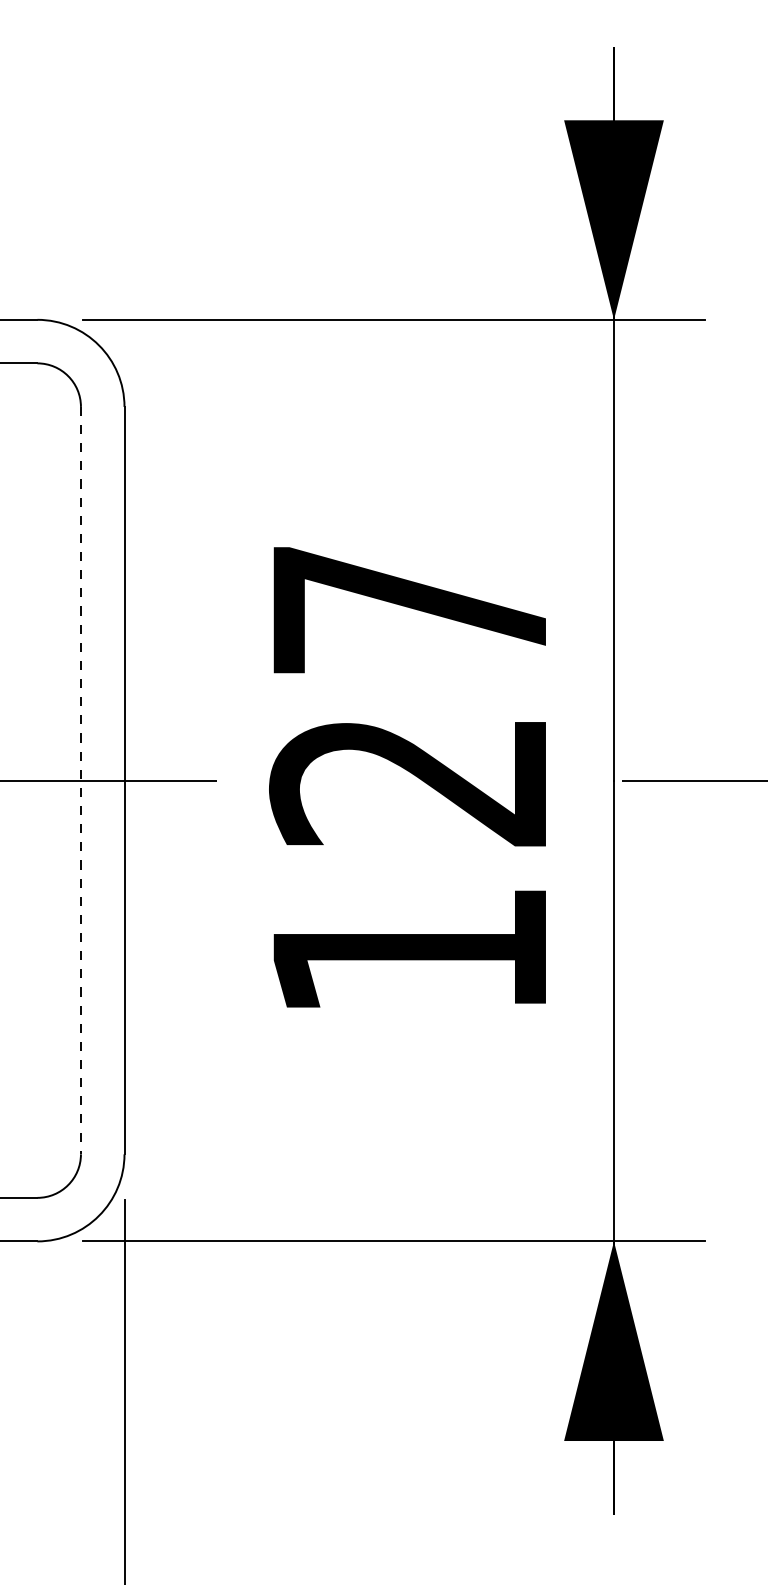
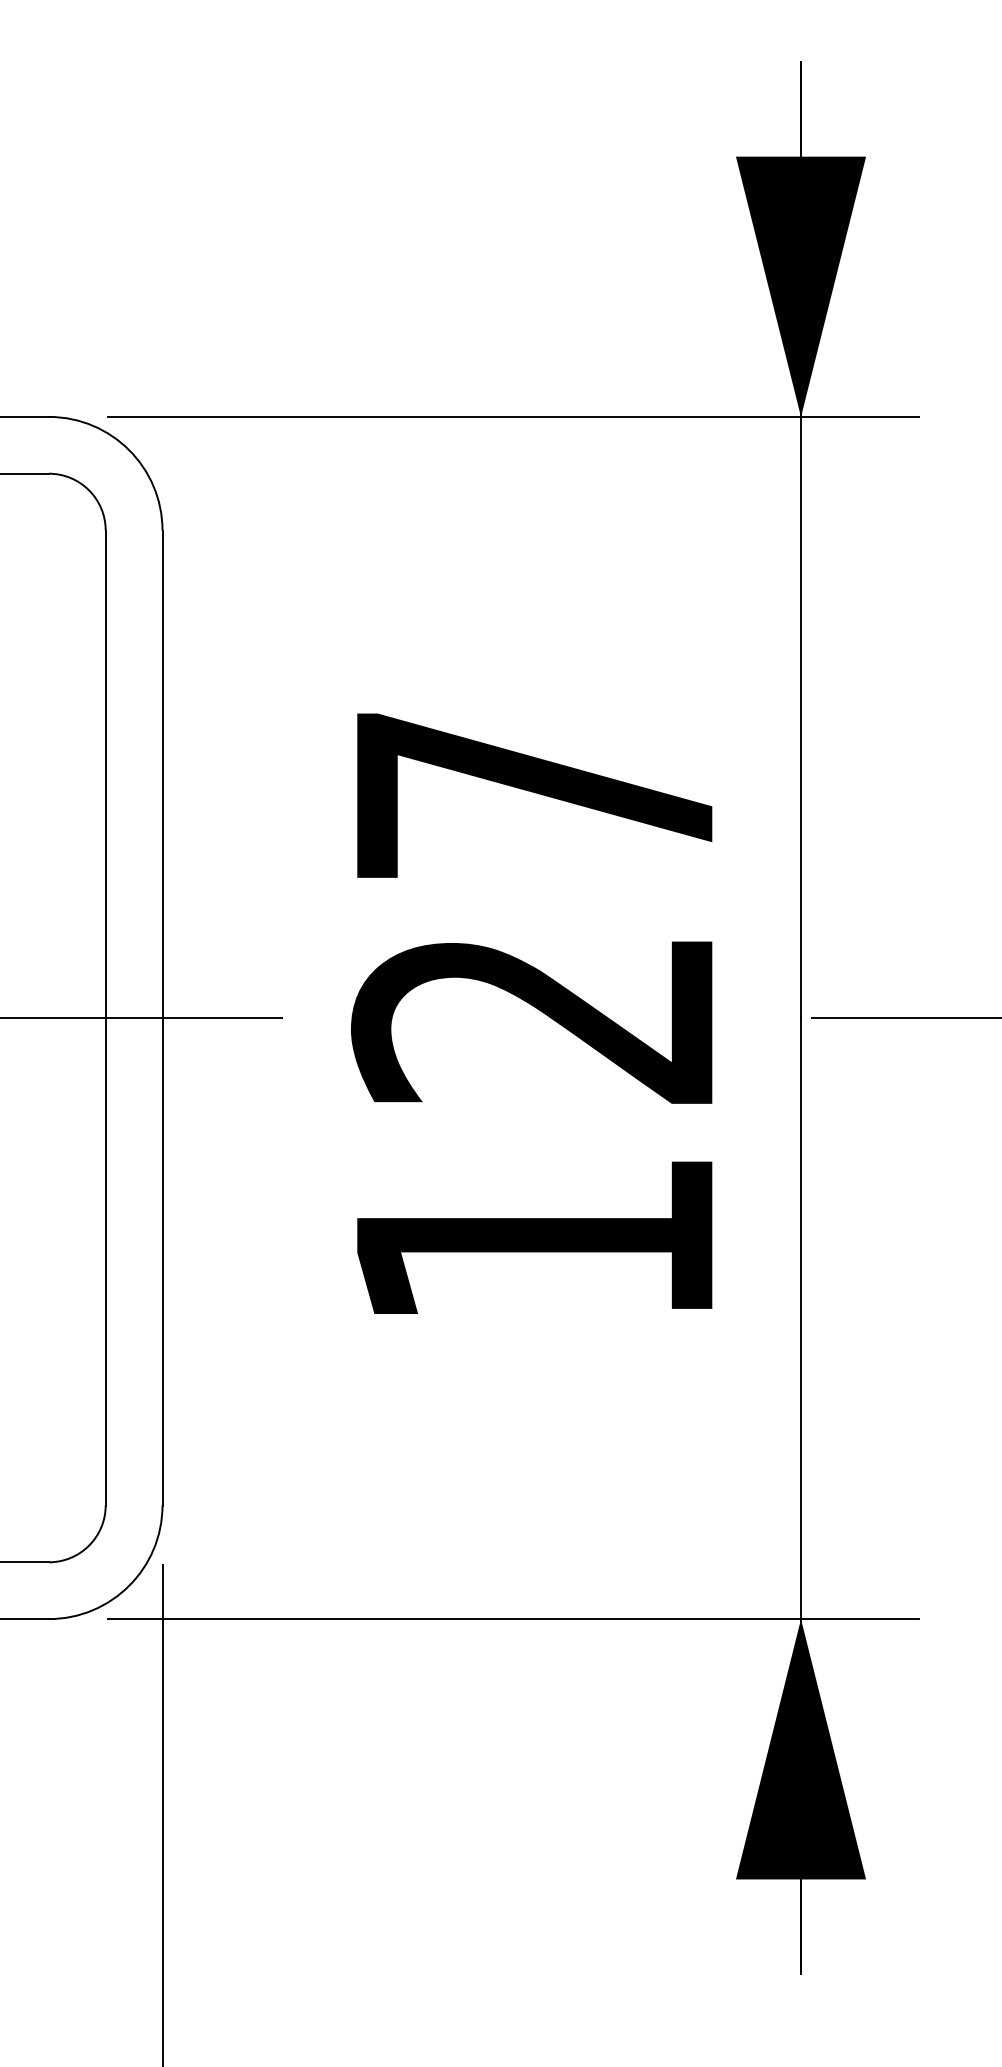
line: (80, 781) -> (105, 1018), dashed -> solid

